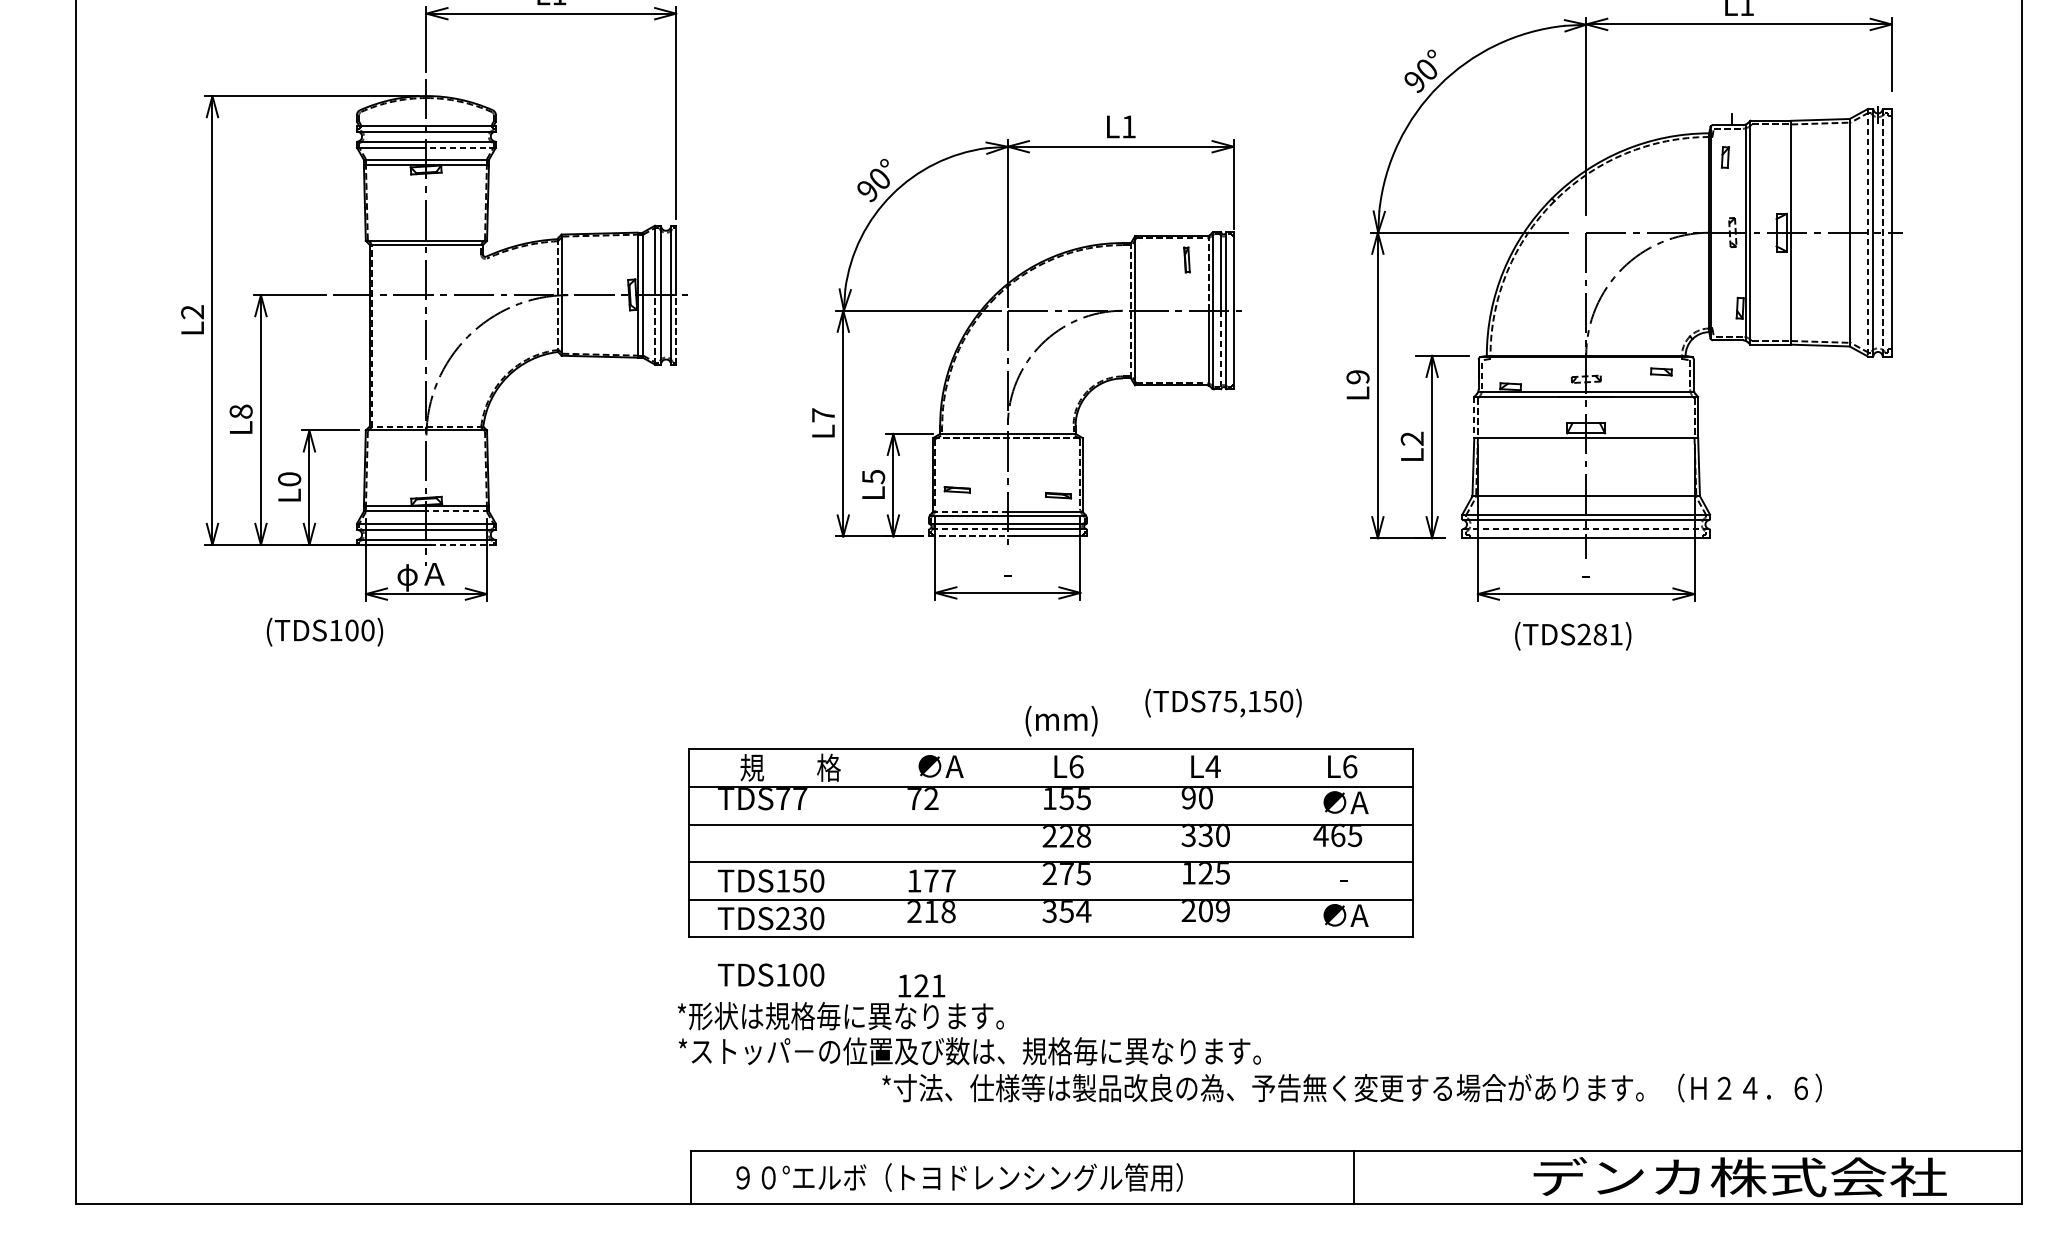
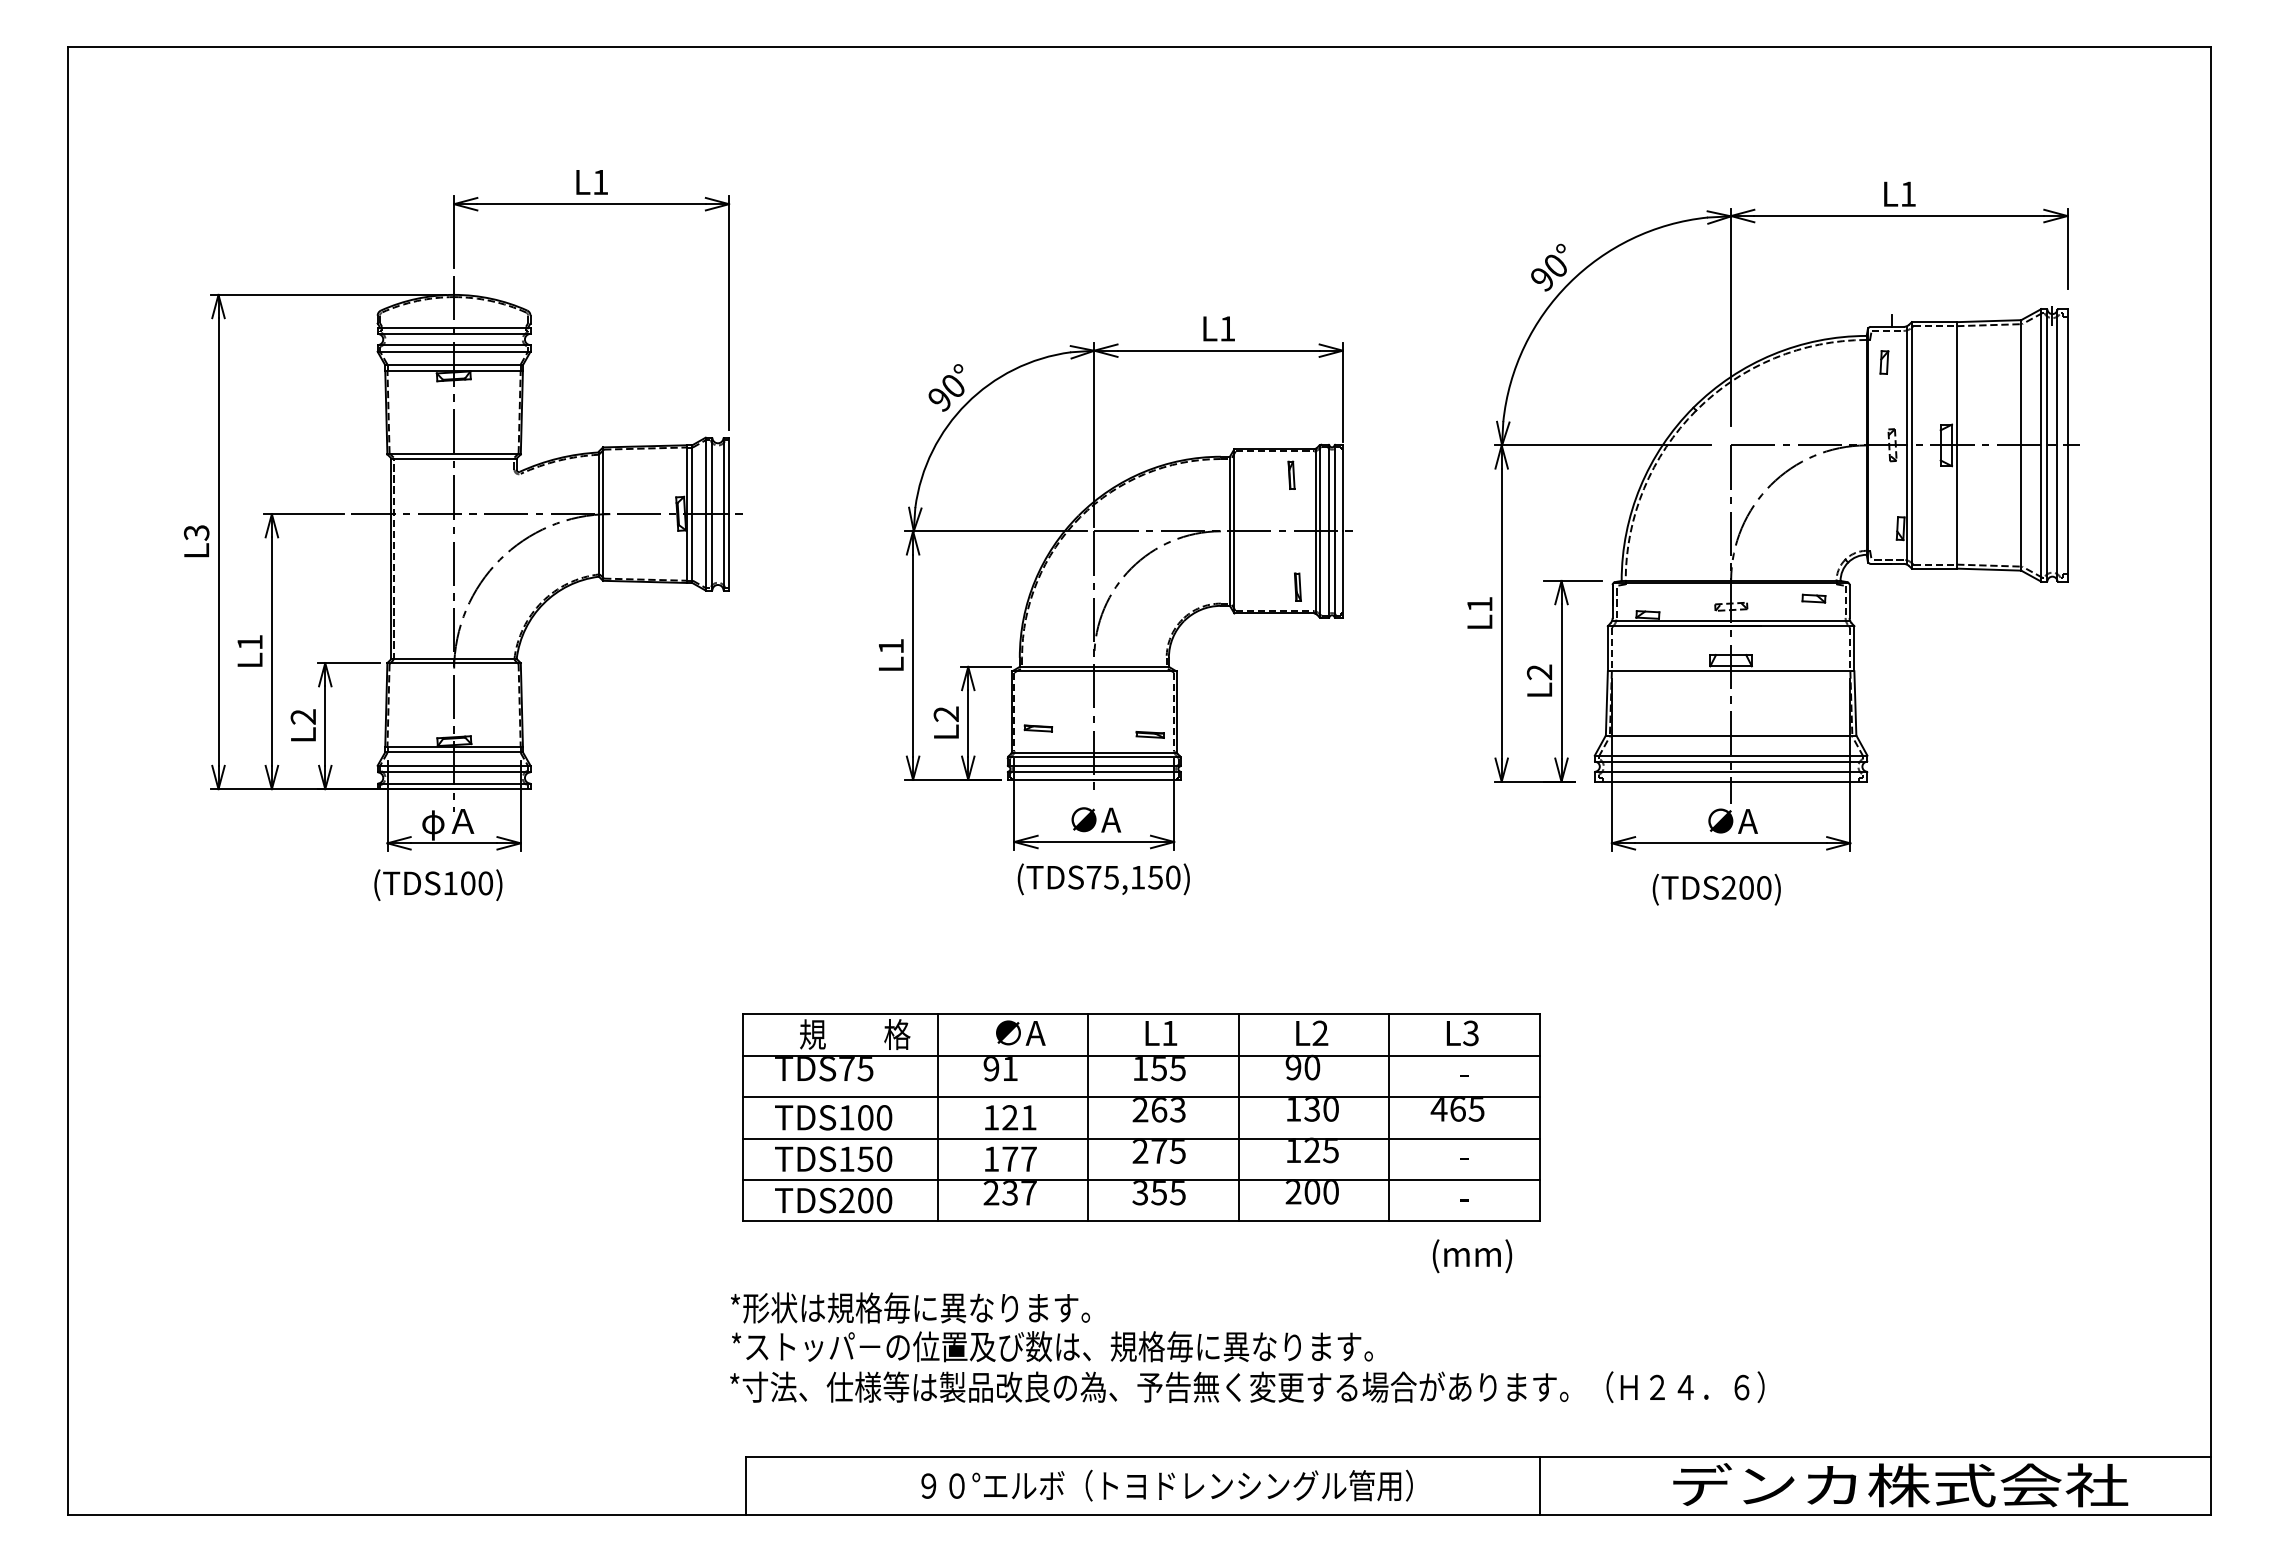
line: (460, 147) -> (491, 351), dashed -> solid
line: (1868, 232) -> (2041, 445), dashed -> solid
line: (1882, 232) -> (2057, 445), dashed -> solid
line: (1208, 272) -> (1315, 489), dashed -> solid
line: (557, 295) -> (598, 514), dashed -> solid
line: (1130, 310) -> (1229, 531), dashed -> solid
text: (192, 311) -> (196, 532), L2 -> L3
line: (654, 329) -> (705, 551), dashed -> solid
line: (676, 329) -> (729, 551), dashed -> solid
line: (1221, 349) -> (1329, 574), dashed -> solid
part: (1192, 360) -> (1297, 586), added
text: (1357, 377) -> (1479, 604), L9 -> L1
text: (240, 411) -> (249, 642), L8 -> L1
text: (823, 415) -> (891, 646), L7 -> L1
line: (1473, 417) -> (1607, 648), dashed -> solid
line: (426, 426) -> (454, 658), dashed -> solid
line: (1008, 438) -> (1094, 671), dashed -> solid
text: (873, 477) -> (946, 714), L5 -> L2
text: (289, 478) -> (303, 716), L0 -> L2
line: (457, 511) -> (488, 752), dashed -> solid
line: (969, 511) -> (1052, 752), dashed -> solid
line: (968, 528) -> (1050, 771), dashed -> solid
line: (1586, 528) -> (1731, 771), dashed -> solid
line: (968, 536) -> (1051, 779), dashed -> solid
line: (460, 545) -> (491, 789), dashed -> solid
text: (1009, 572) -> (1096, 819), - -> ∅A
text: (1587, 573) -> (1732, 820), - -> ∅A
text: (325, 631) -> (438, 884), moved
text: (1608, 634) -> (1755, 887), (TDS281) -> (TDS200)
text: (1223, 703) -> (1103, 879), moved
text: (1061, 721) -> (1472, 1256), moved
text: (1212, 765) -> (1319, 1032), L4 -> L2
text: (1076, 766) -> (1169, 1033), L6 -> L1
text: (1350, 766) -> (1471, 1033), L6 -> L3
text: (800, 799) -> (865, 1069), TDS77 -> TDS75
text: (922, 799) -> (1000, 1069), 72 -> 91
text: (1345, 802) -> (1466, 1072), ∅A -> -
text: (1188, 835) -> (1293, 1109), 330 -> 130
text: (1075, 836) -> (1168, 1110), 228 -> 263
line: (865, 843) -> (937, 1117), added
line: (1002, 843) -> (1088, 1117), added
line: (1138, 843) -> (1238, 1117), added
line: (1275, 843) -> (1389, 1117), added
text: (1222, 911) -> (1330, 1192), 209 -> 200
text: (939, 912) -> (1019, 1193), 218 -> 237
text: (1083, 912) -> (1177, 1193), 354 -> 355
text: (1345, 914) -> (1466, 1196), ∅A -> -
text: (800, 918) -> (865, 1200), TDS230 -> TDS200
text: (771, 974) -> (833, 1117), moved
text: (921, 985) -> (1010, 1117), moved
text: (1352, 1087) -> (1247, 1386), moved
text: (958, 1177) -> (1166, 1485), moved
line: (1354, 1177) -> (1540, 1485), moved

